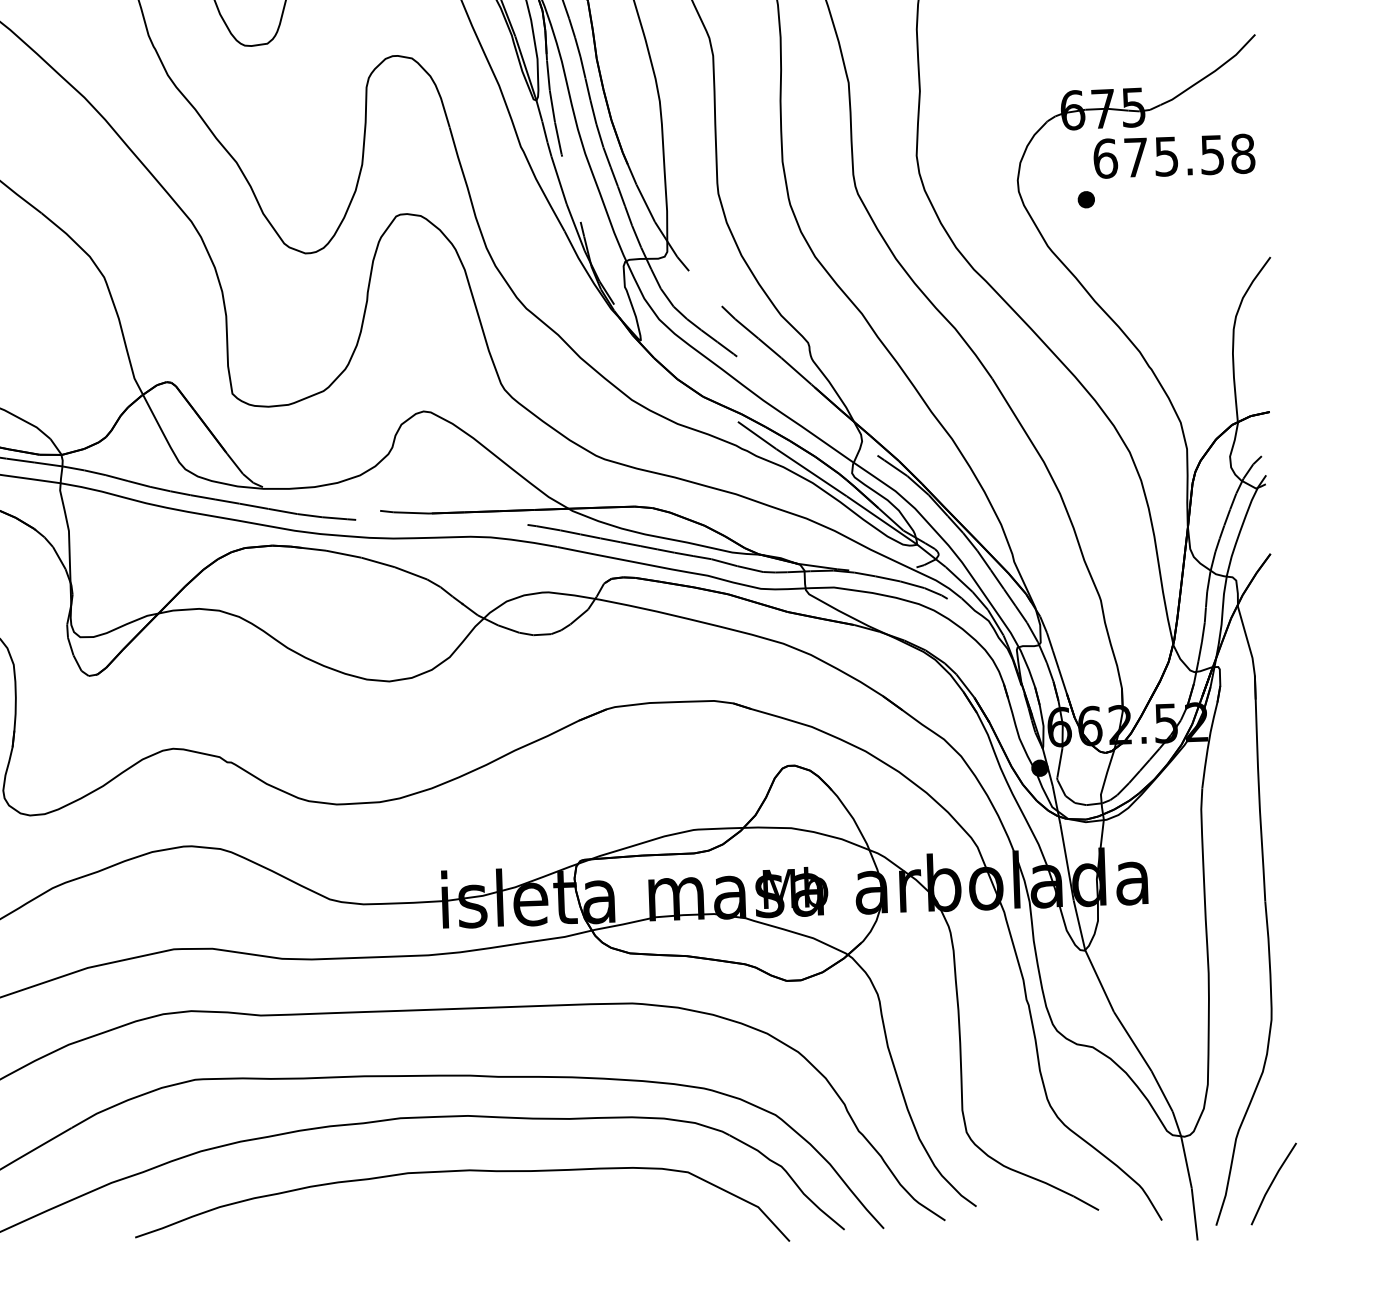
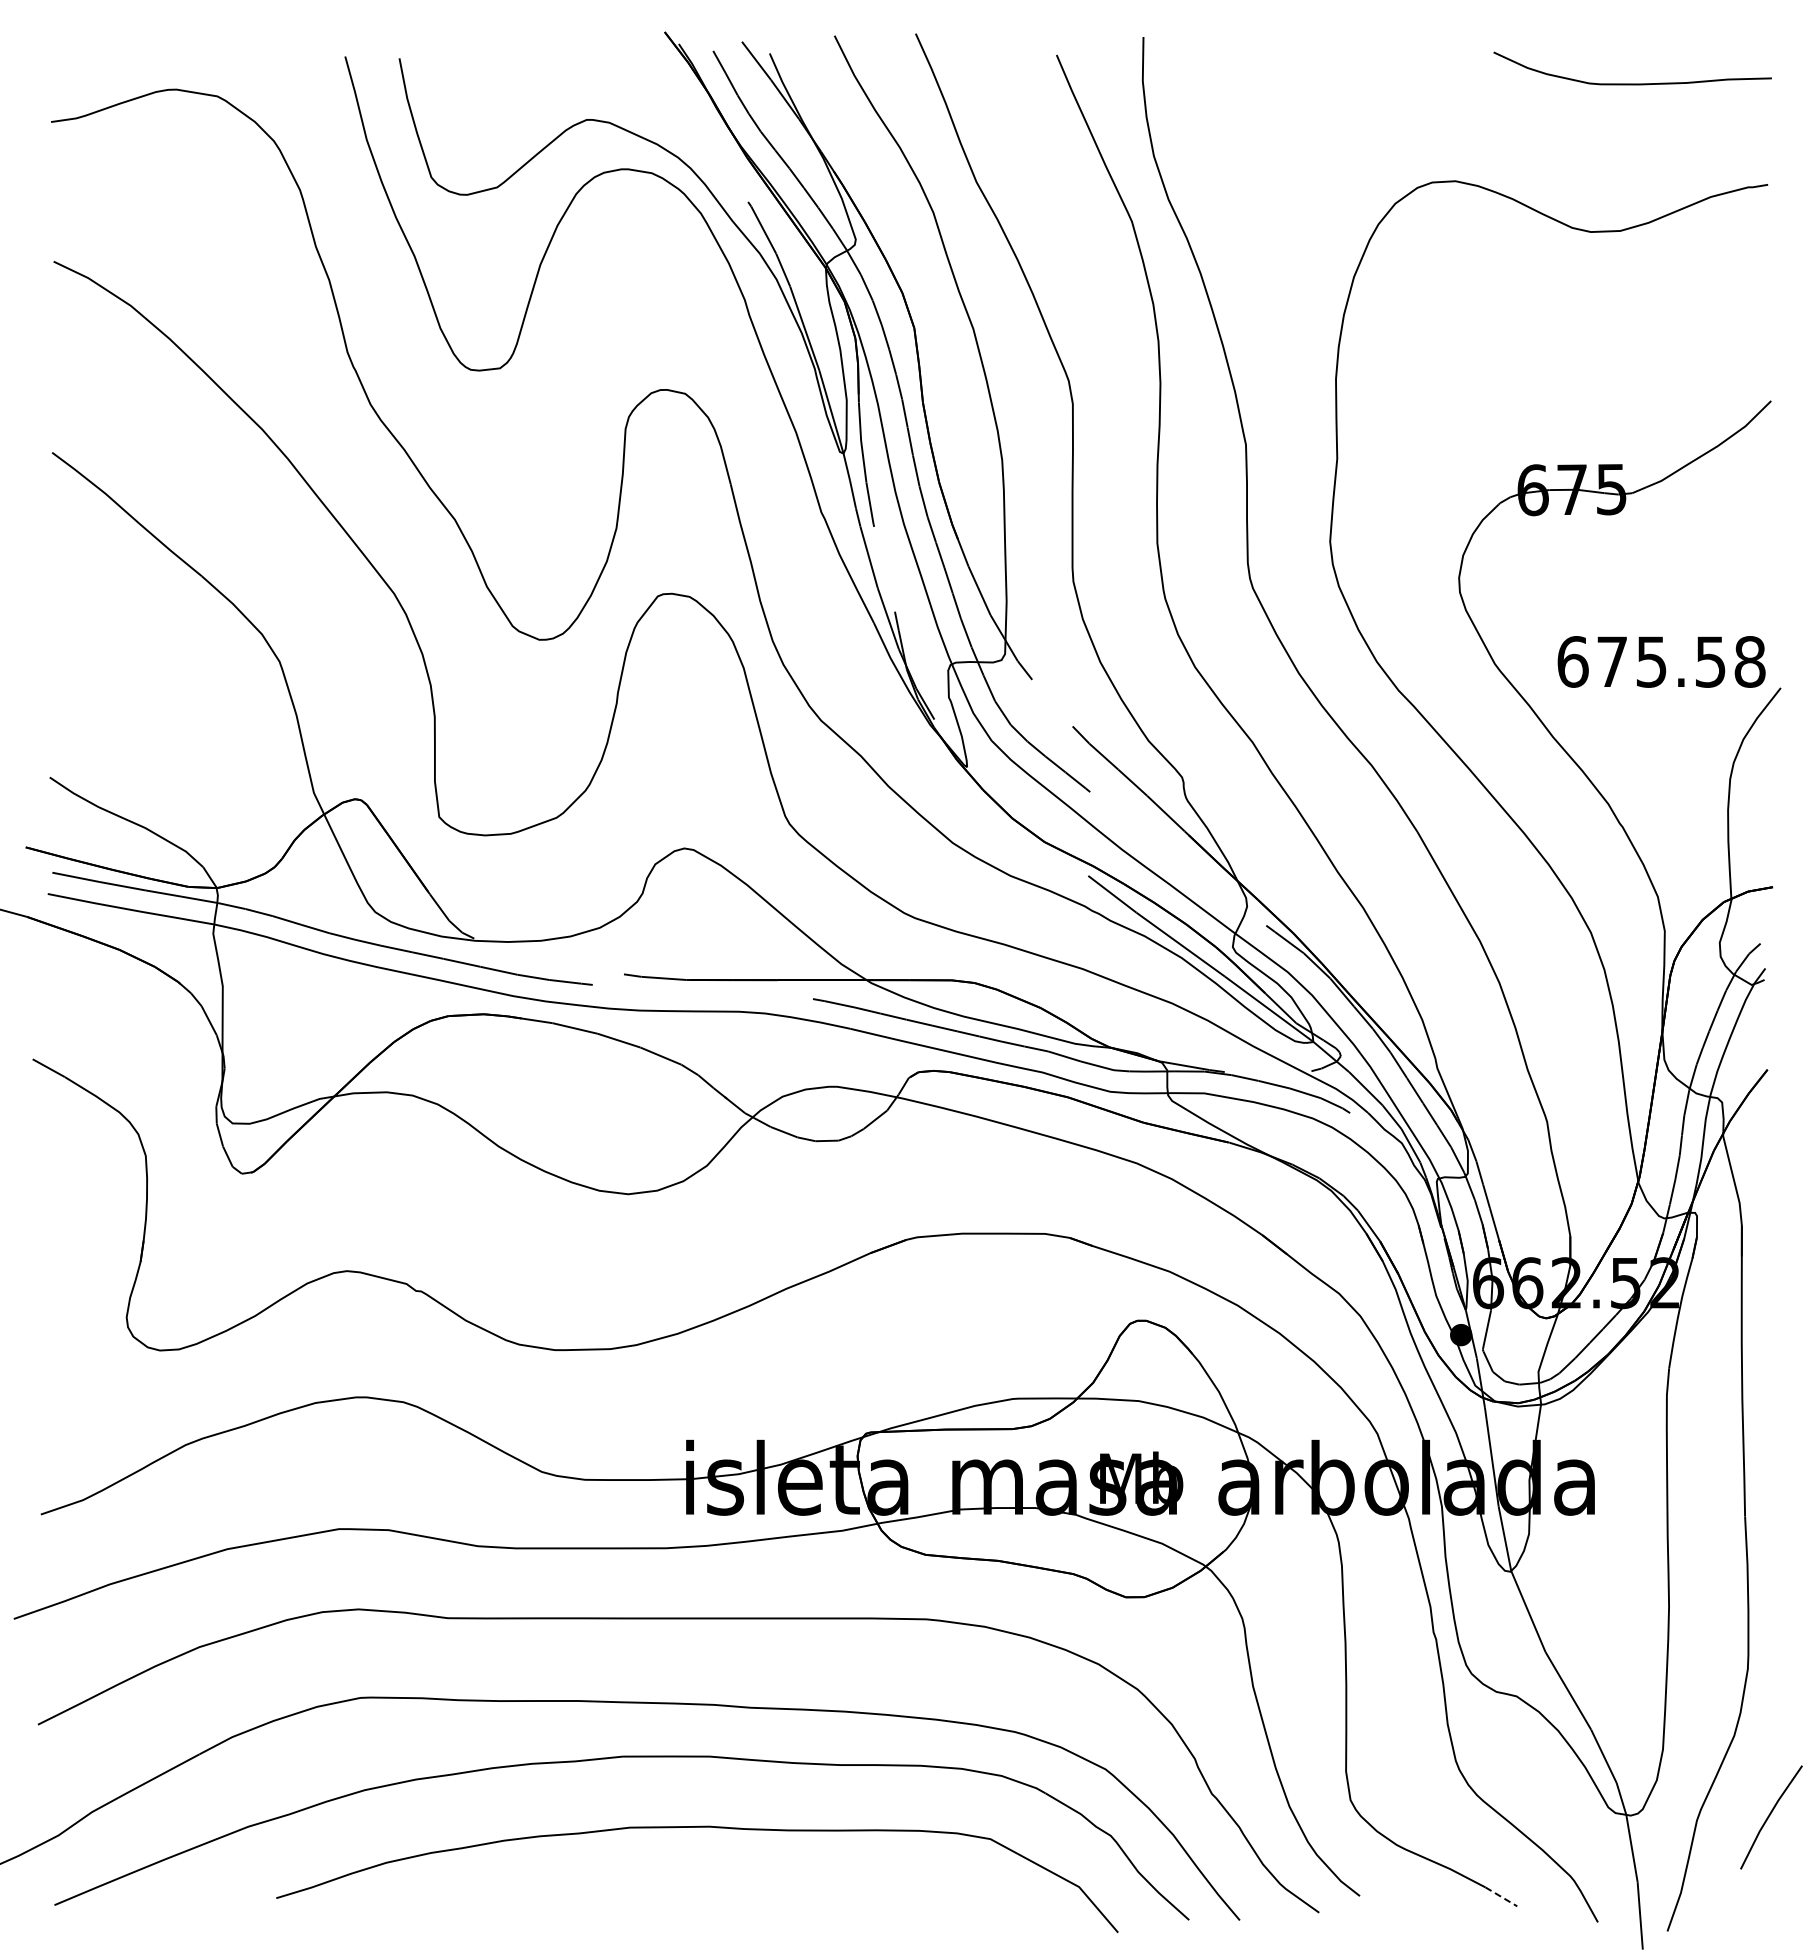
text: (1174, 155) -> (1661, 661), moved
part: (1086, 199) -> (1546, 605), removed
line: (1272, 1184) -> (1769, 1817), moved
line: (1086, 1203) -> (1501, 1897), solid -> dashed

